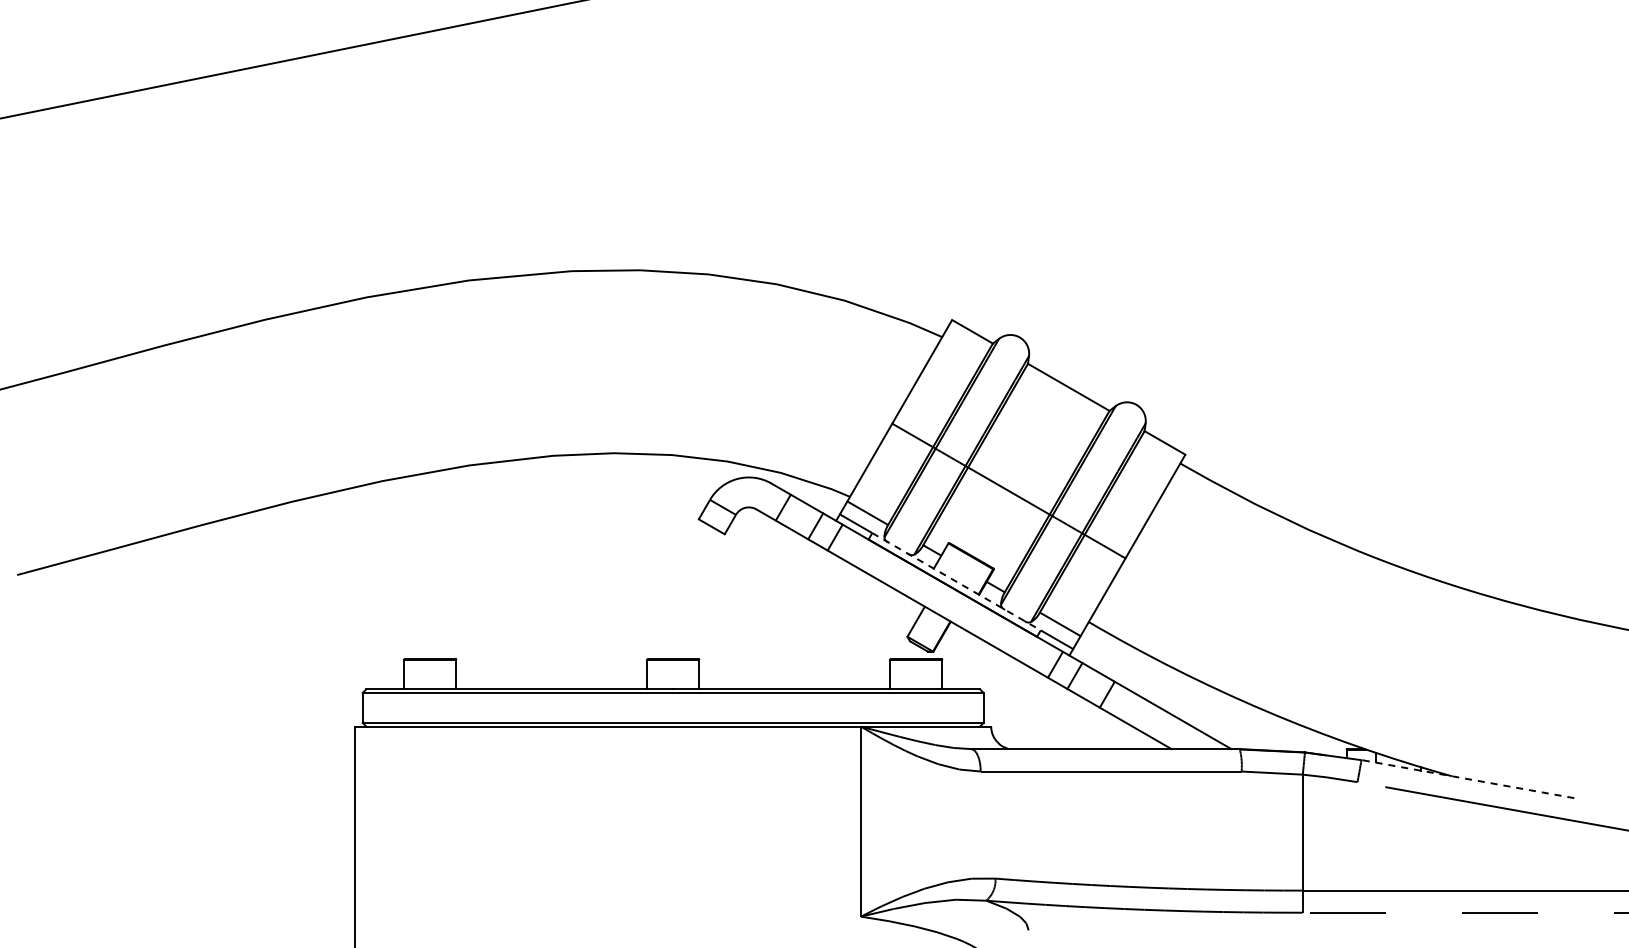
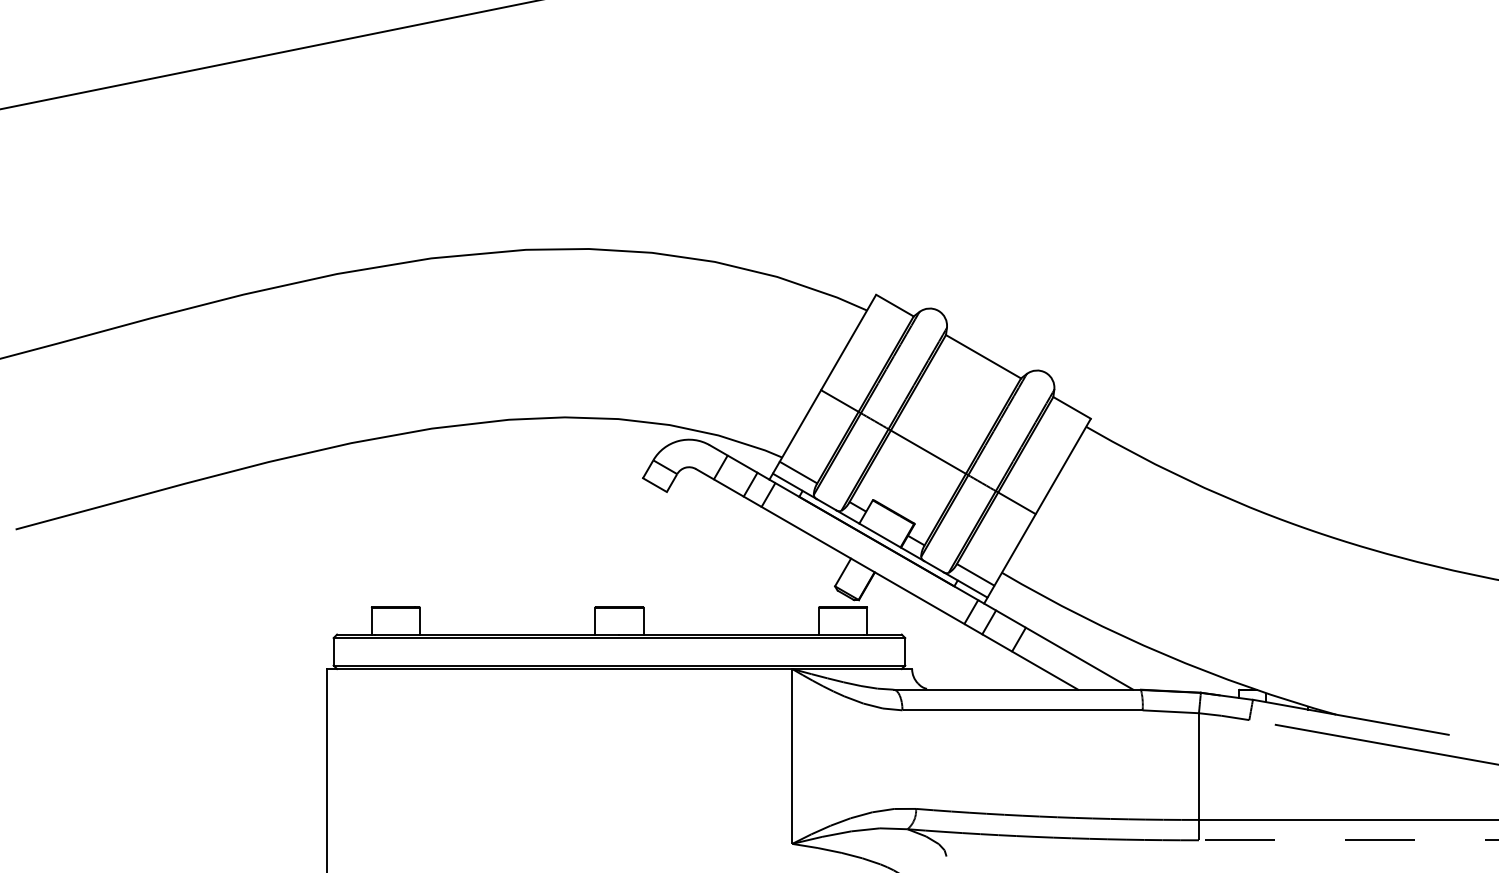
line: (956, 582) -> (880, 536), dashed -> solid
line: (1467, 779) -> (1350, 717), dashed -> solid

